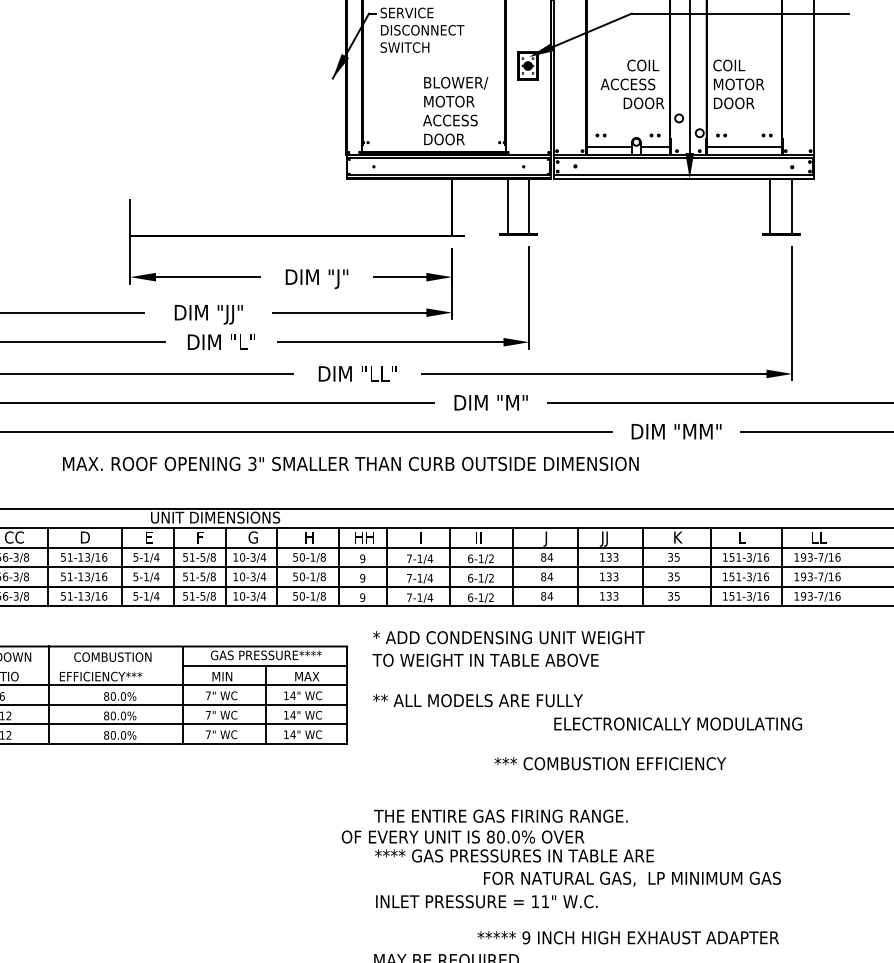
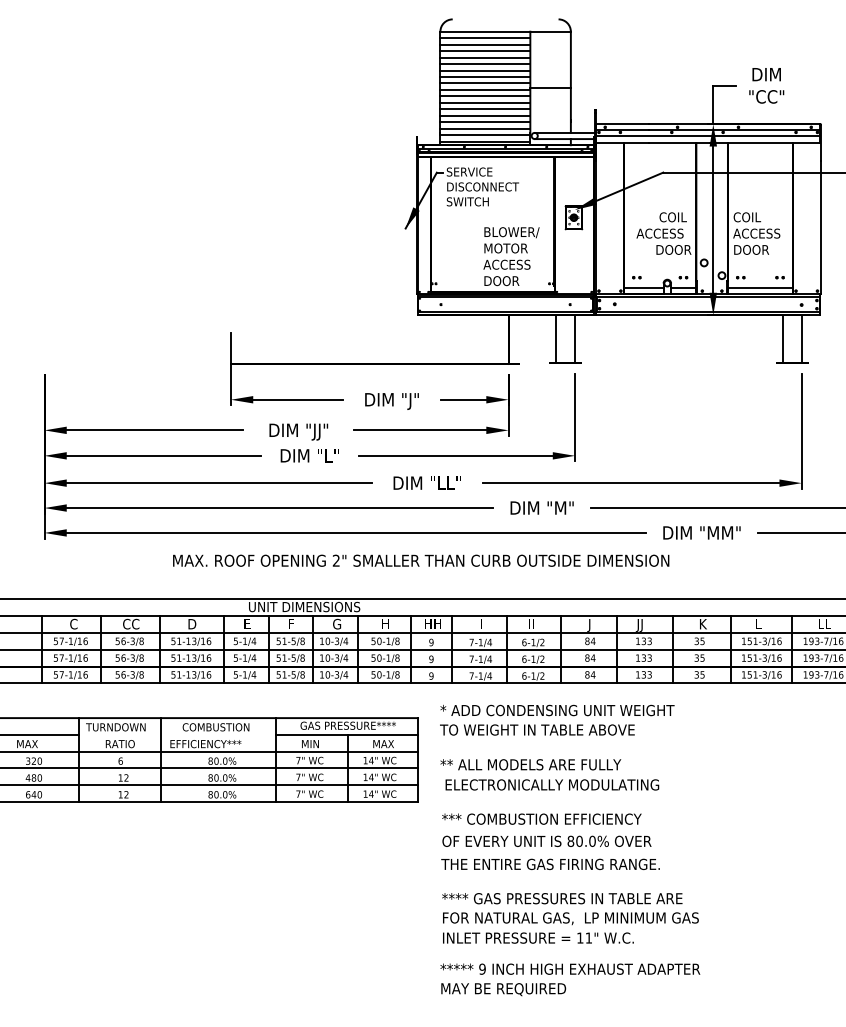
text: (739, 84) -> (756, 233), MOTOR -> ACCESS
text: (252, 463) -> (336, 560), 3" -> 2"
text: (678, 723) -> (552, 784), moved
text: (609, 762) -> (541, 818), moved
text: (462, 836) -> (546, 840), moved
text: (631, 878) -> (570, 918), moved
text: (628, 936) -> (570, 968), moved

